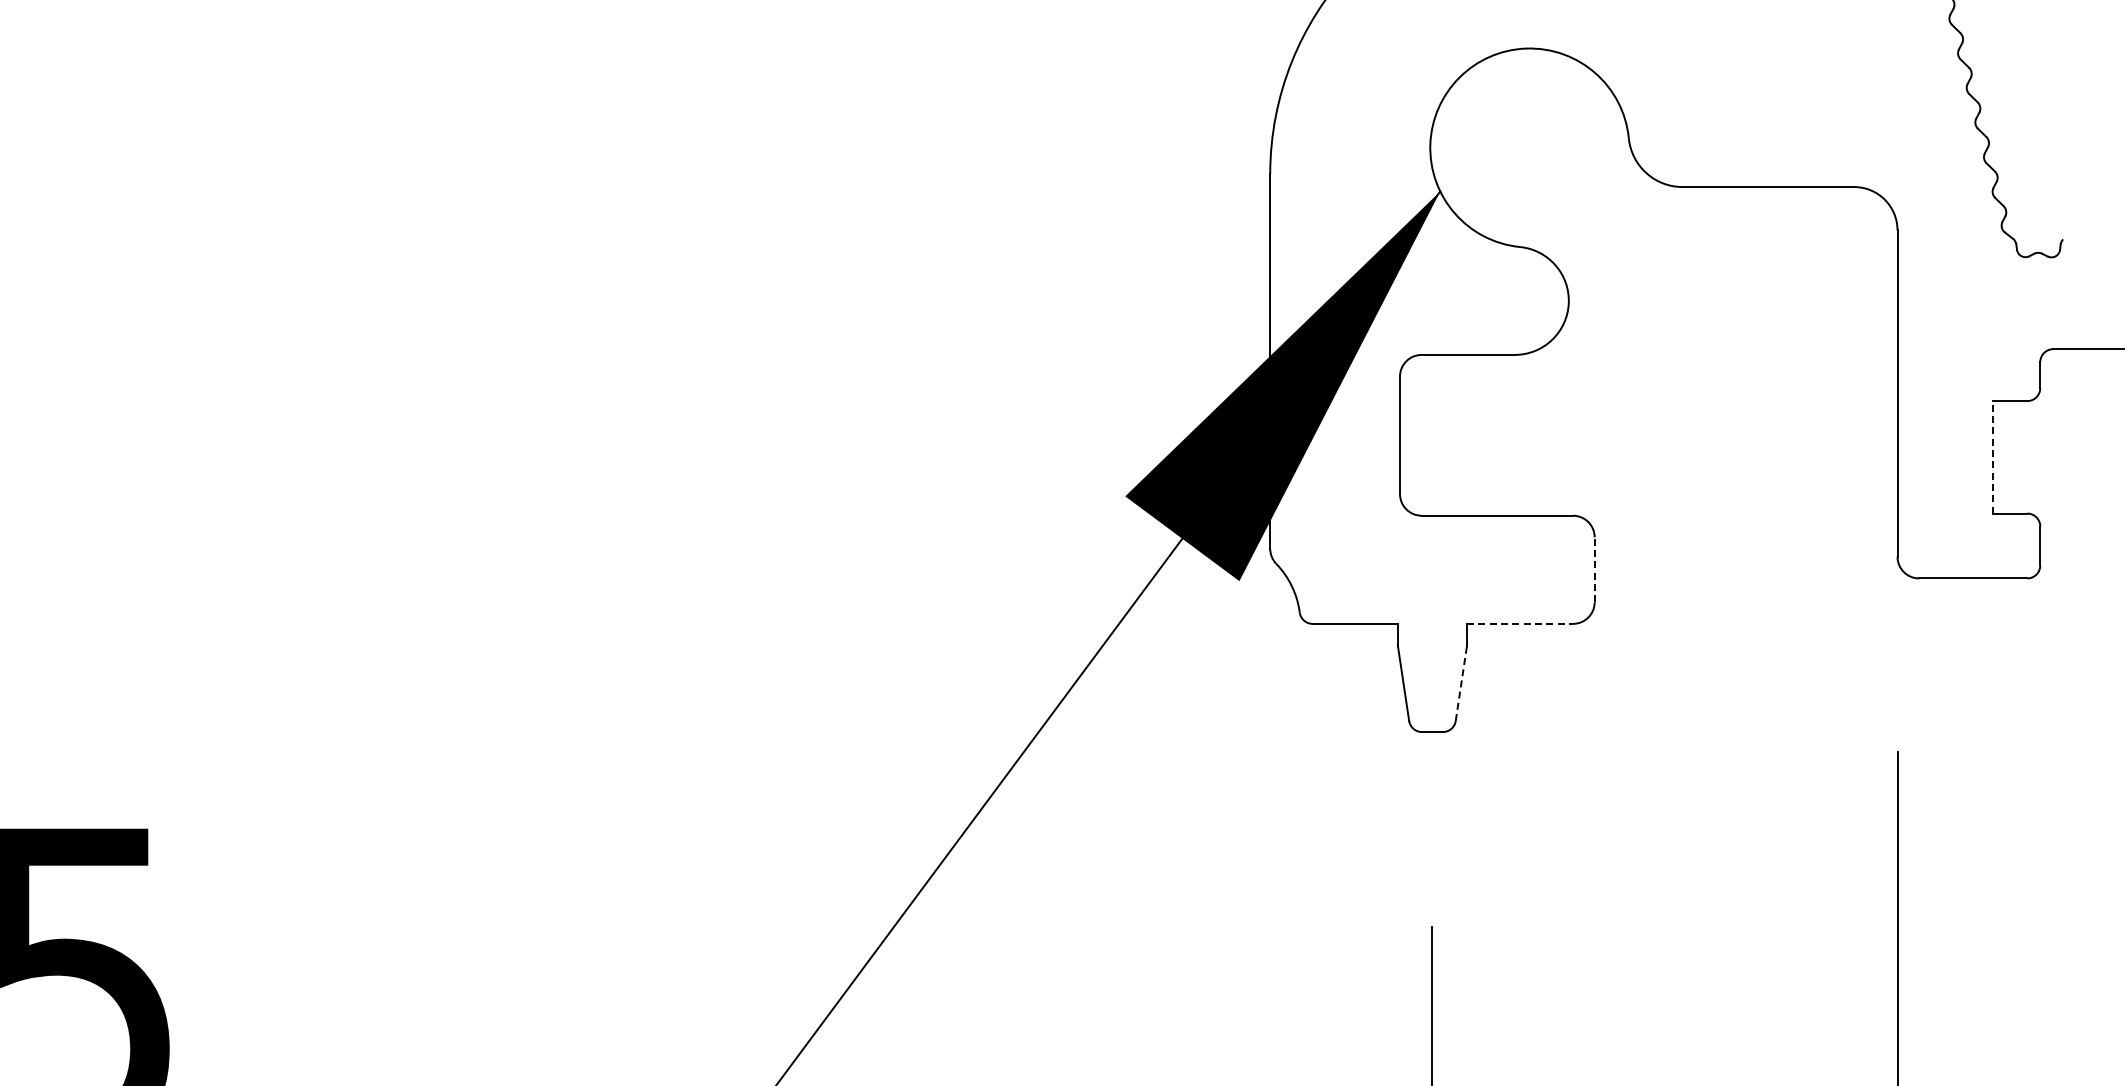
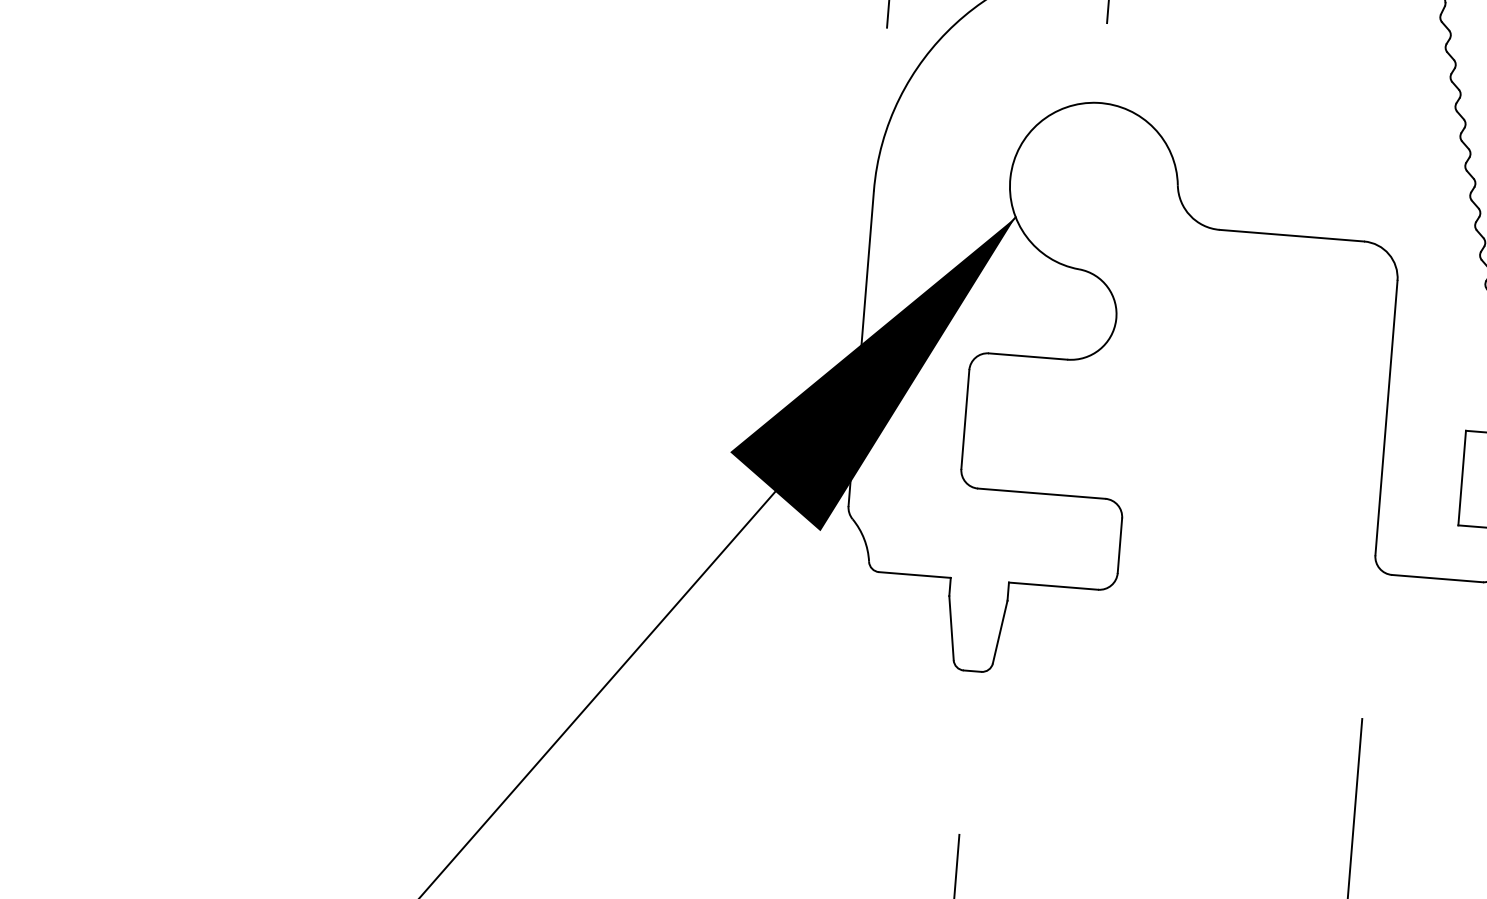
line: (1992, 456) -> (1462, 477), dashed -> solid
line: (1594, 569) -> (1119, 545), dashed -> solid
line: (1520, 623) -> (1053, 585), dashed -> solid
line: (1461, 682) -> (1000, 631), dashed -> solid

